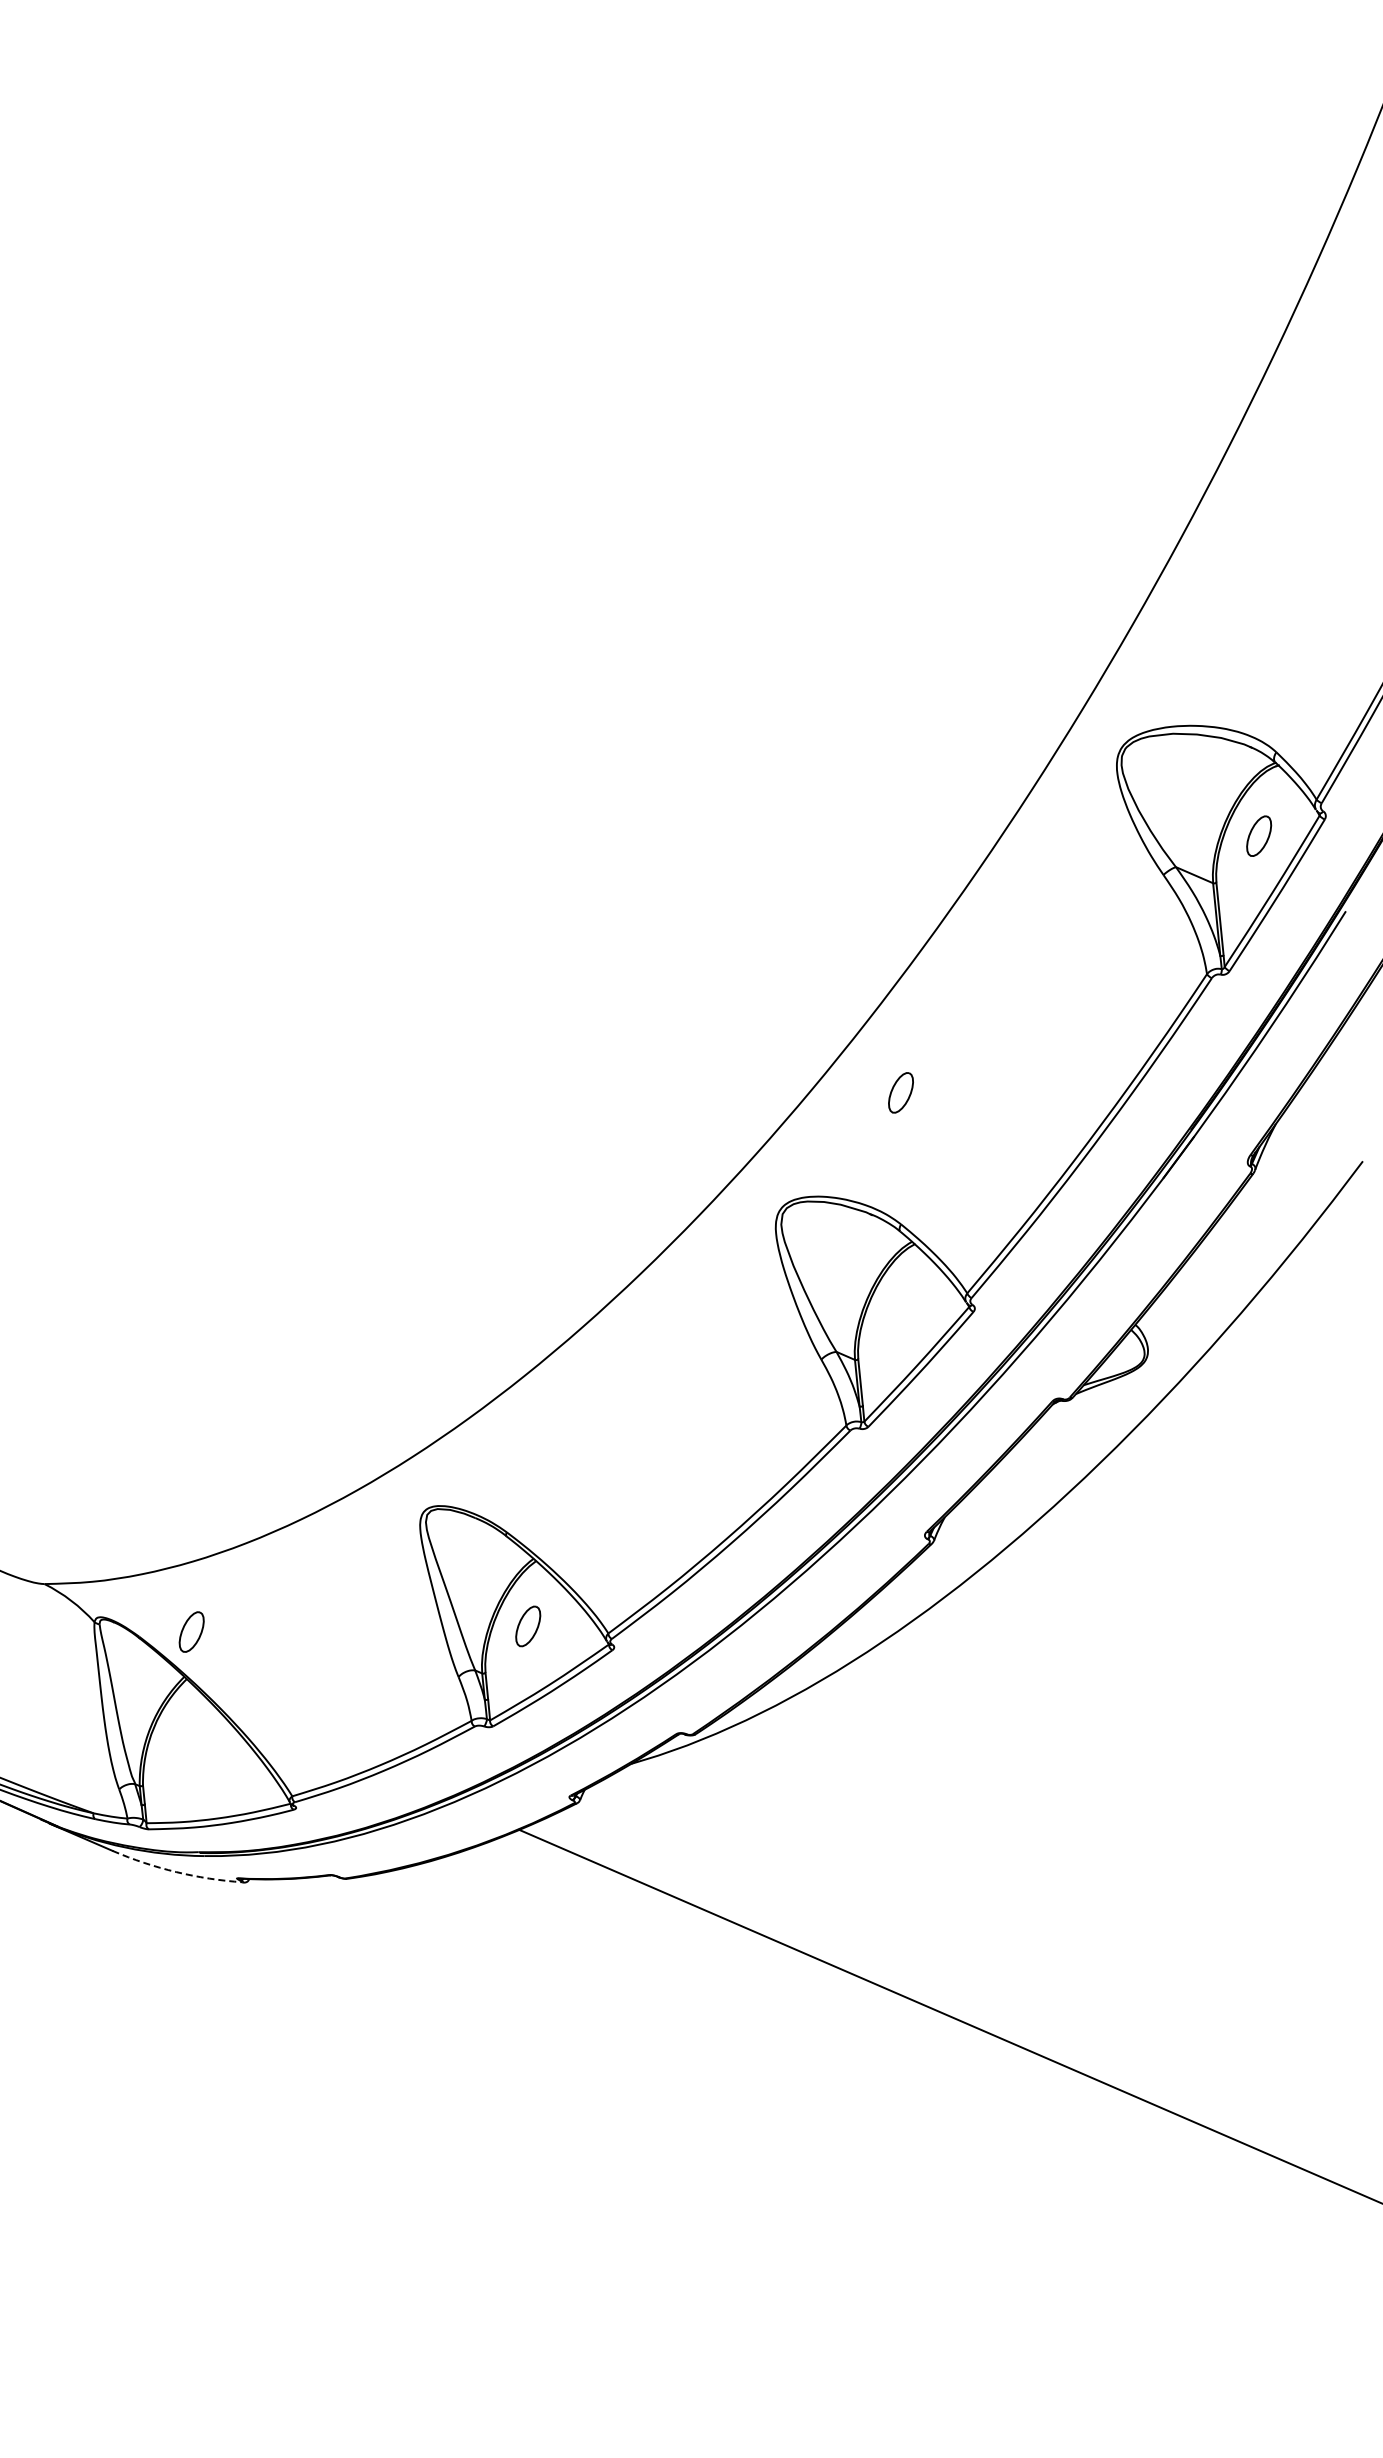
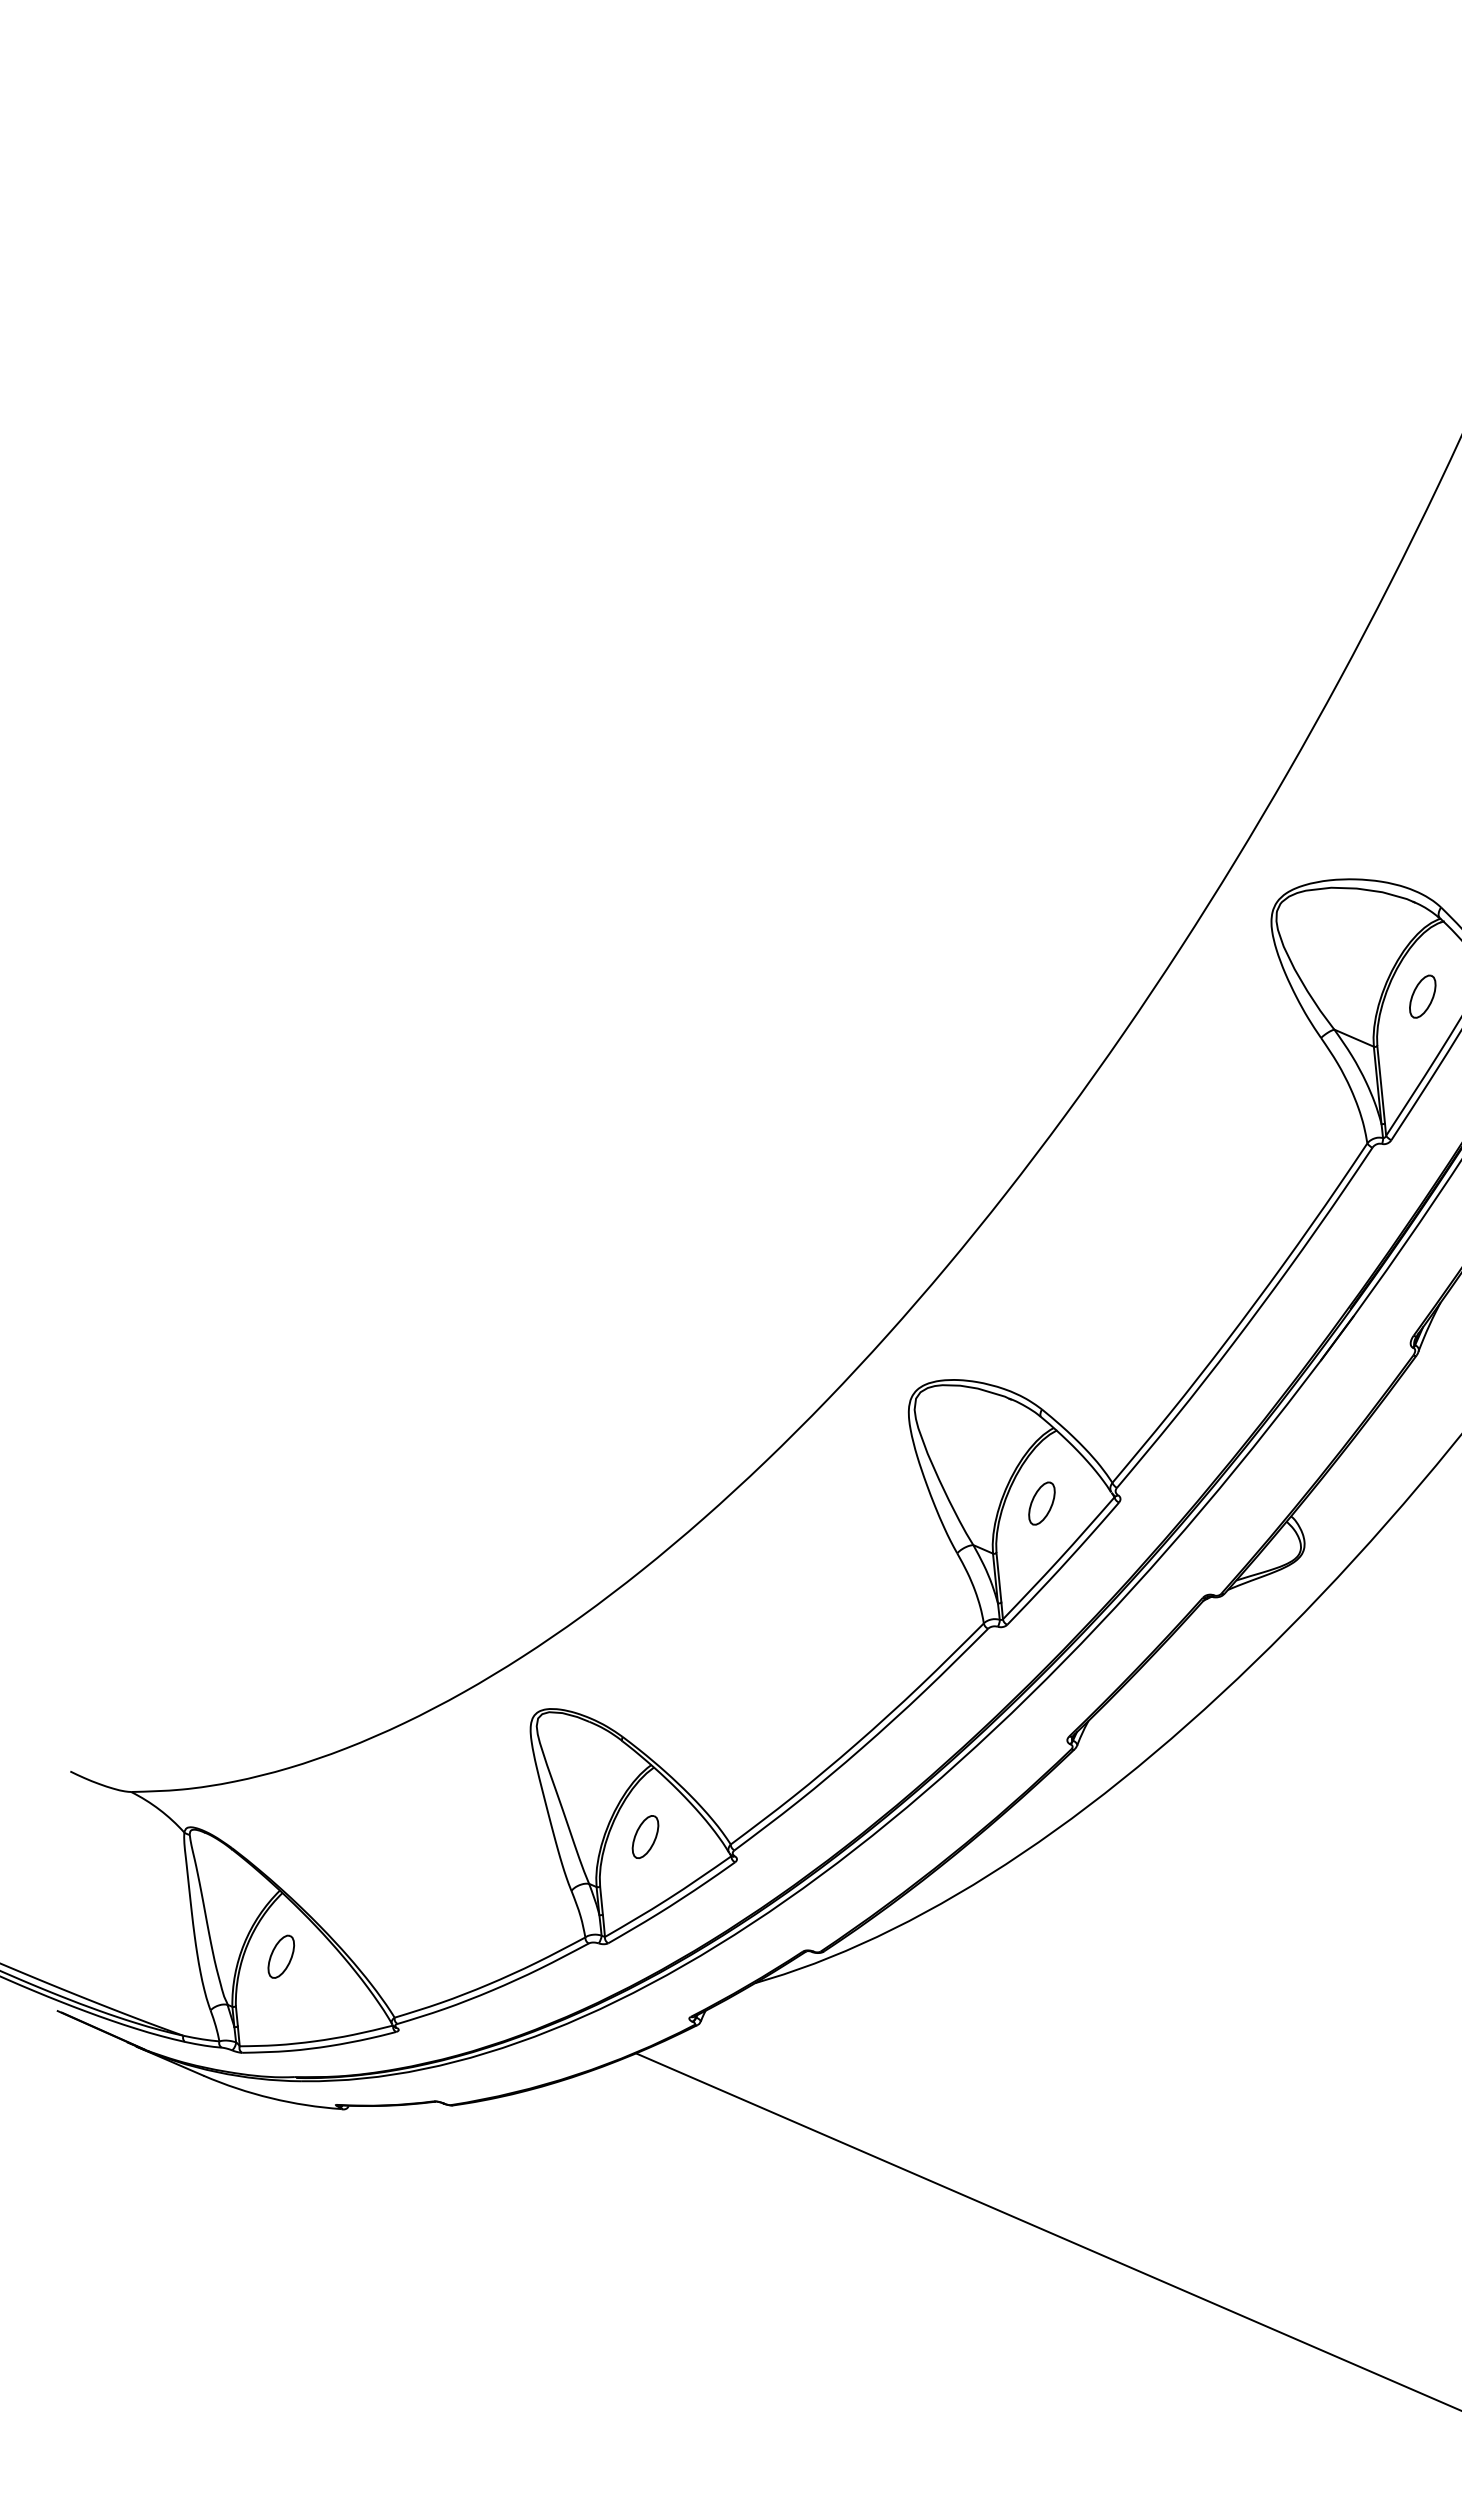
part: (900, 1092) -> (1041, 1503), moved
part: (191, 1631) -> (281, 1956), moved
arc: (176, 1872) -> (271, 2098), dashed -> solid

